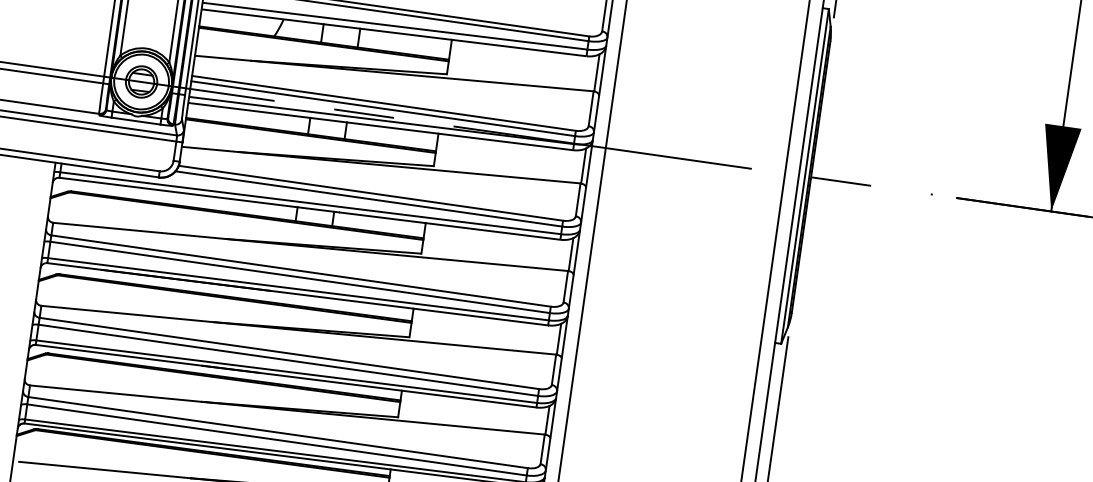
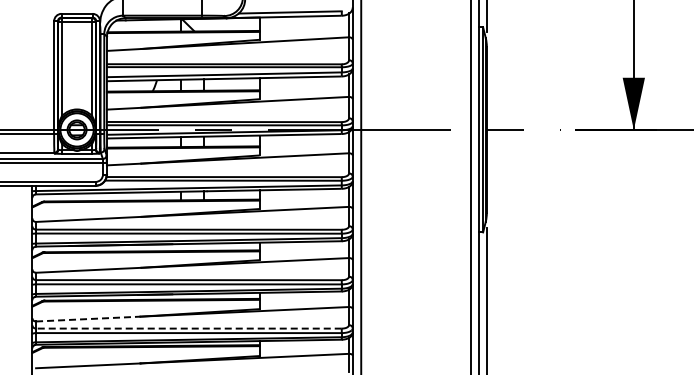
line: (116, 394) -> (88, 319), solid -> dashed
line: (277, 432) -> (188, 328), solid -> dashed

